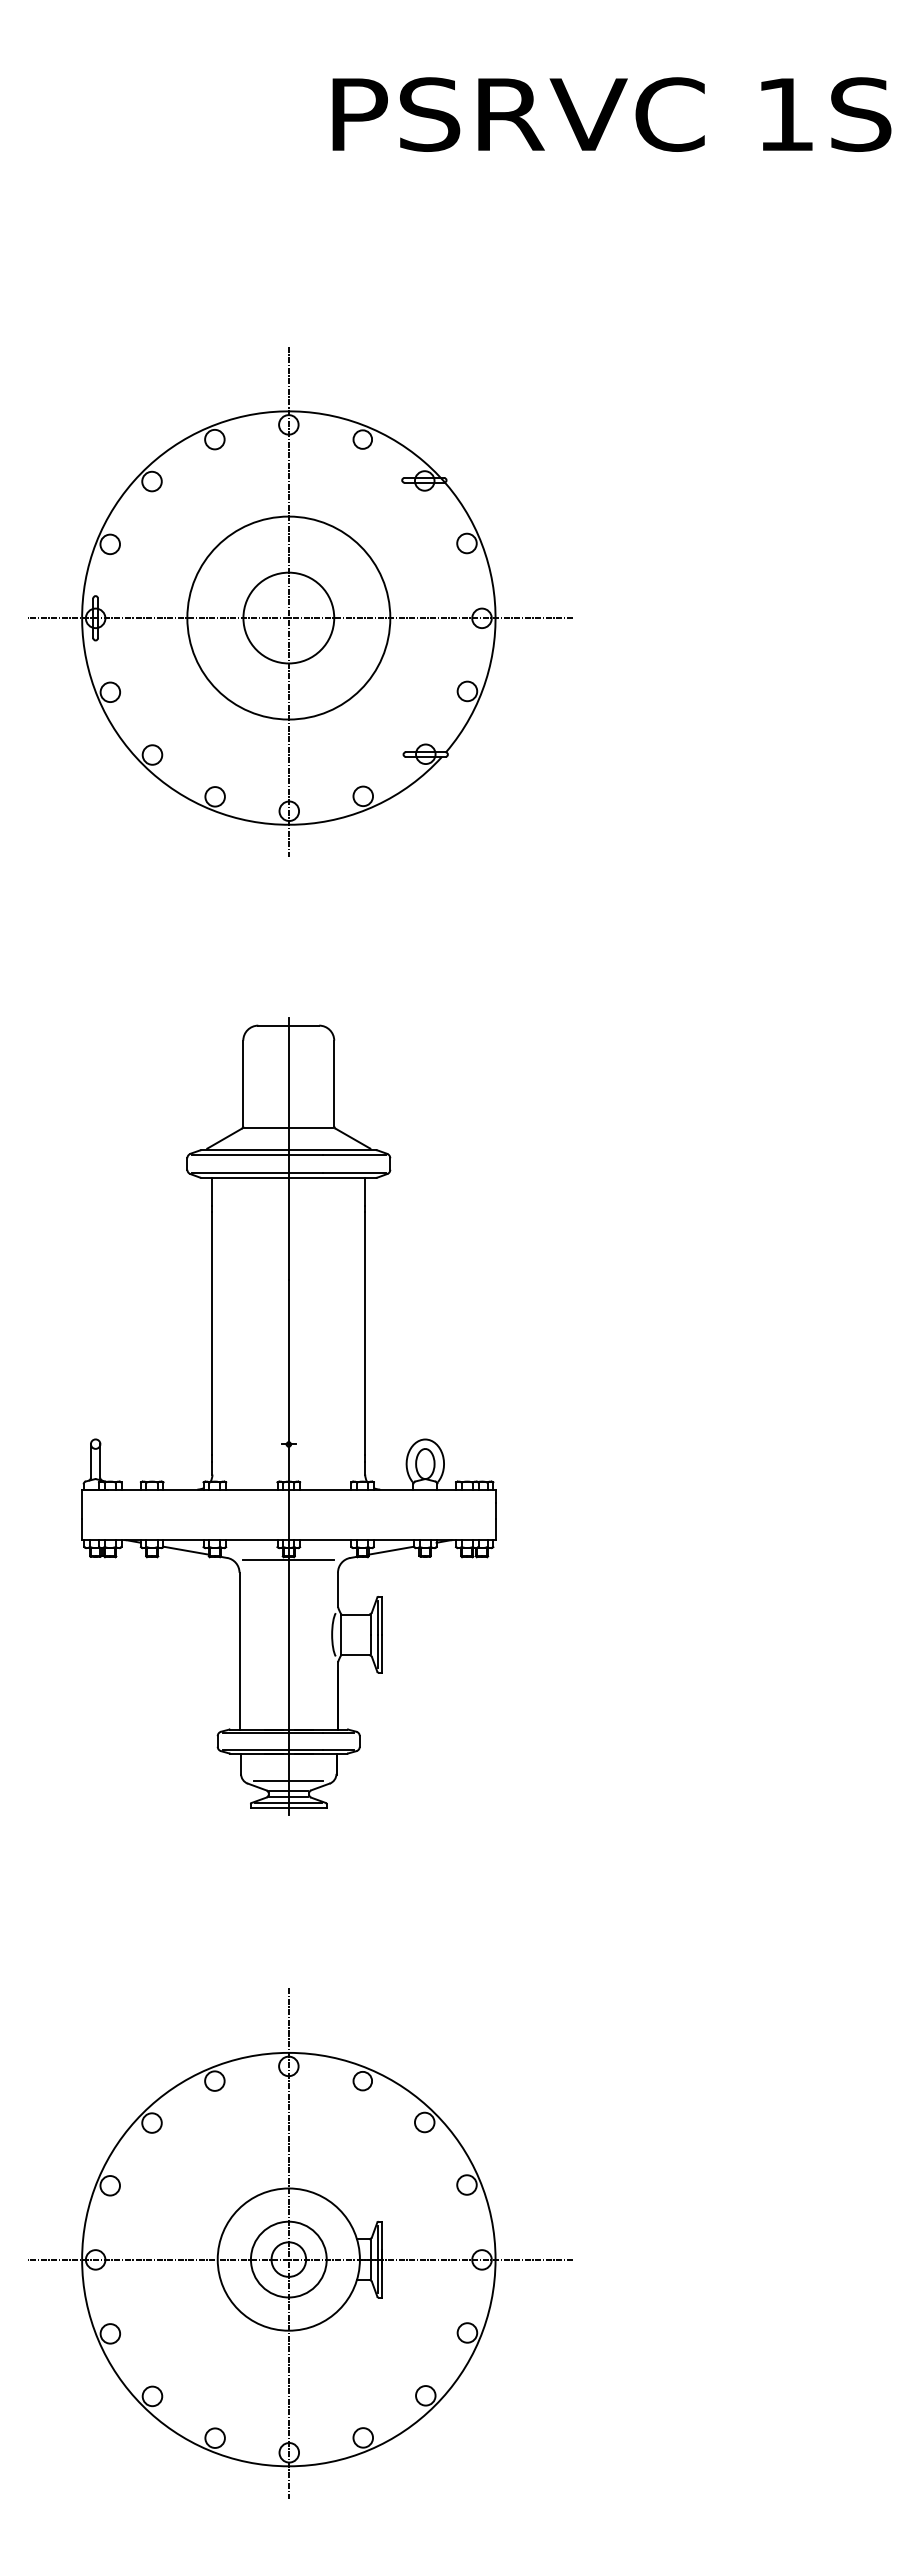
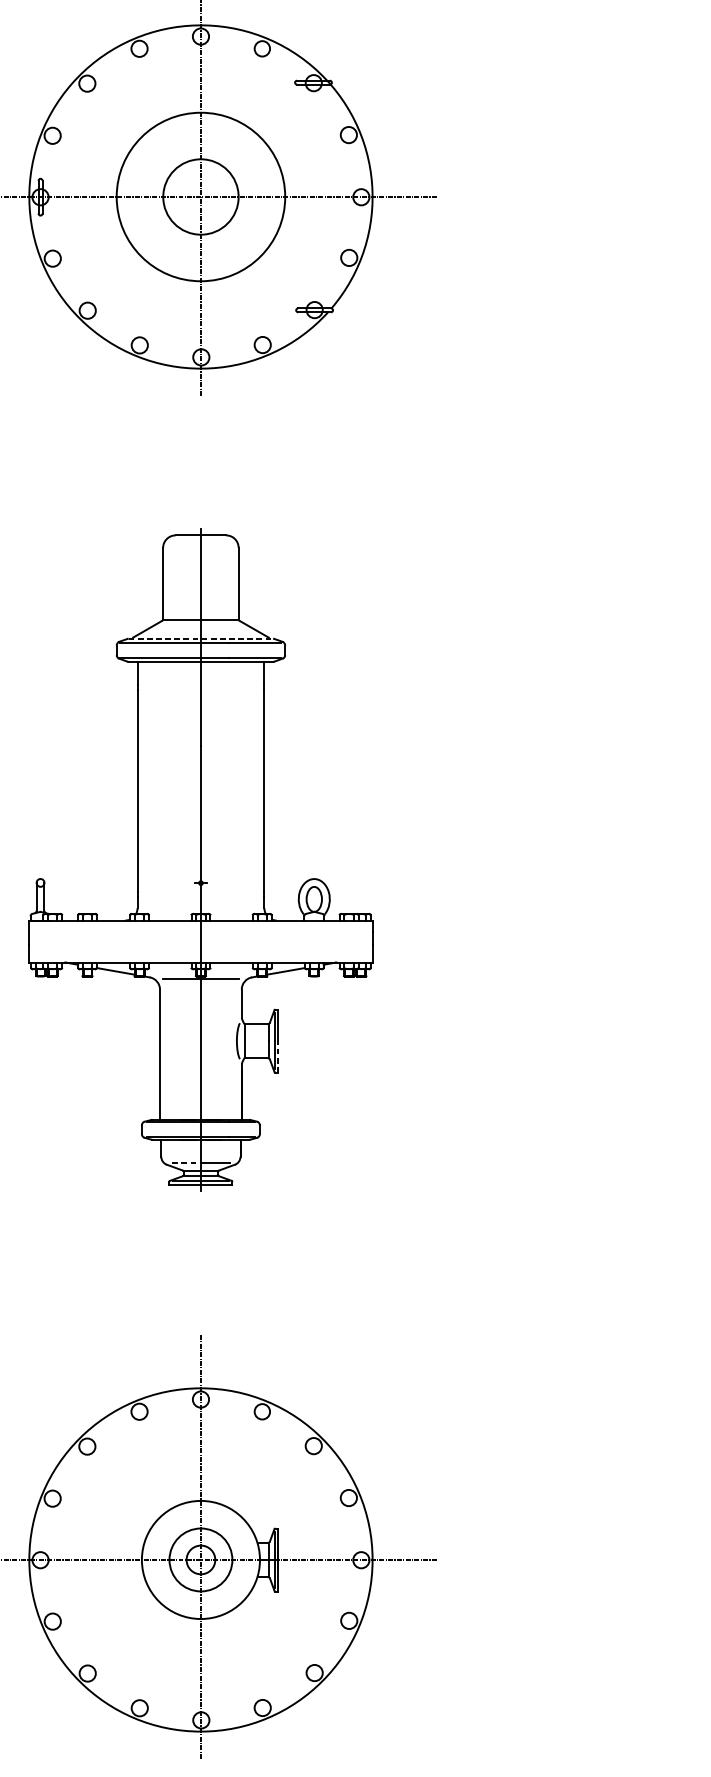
line: (289, 1150) -> (201, 639), solid -> dashed
line: (382, 1653) -> (278, 1056), solid -> dashed
line: (272, 1781) -> (187, 1163), solid -> dashed

